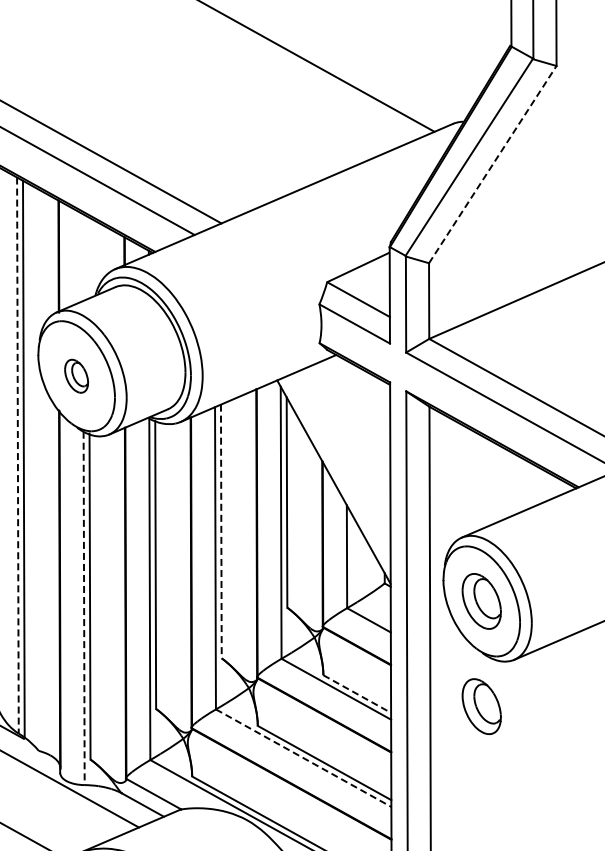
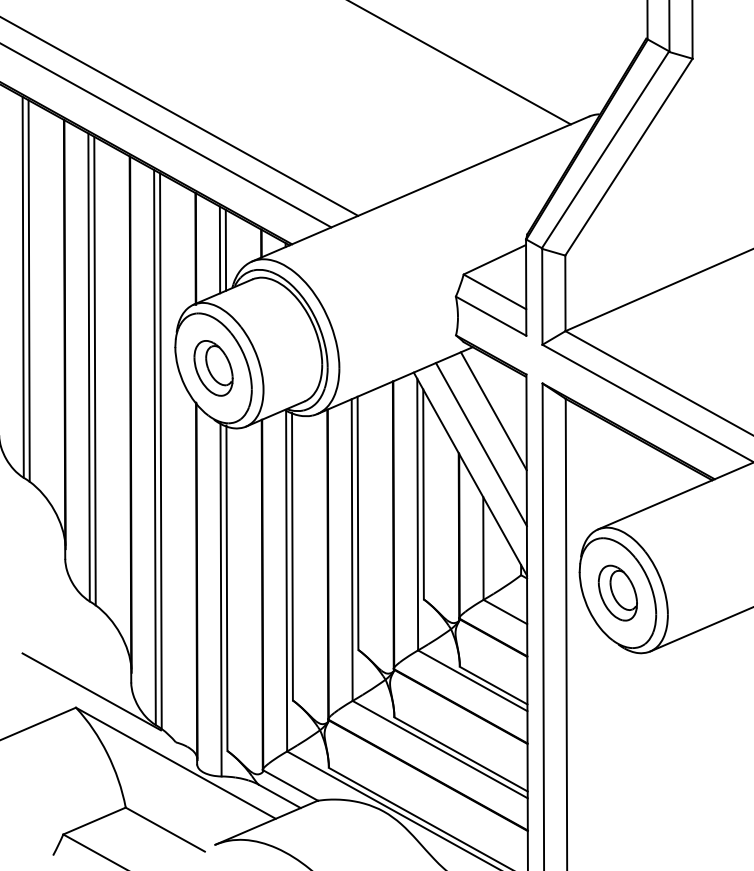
line: (493, 163) -> (629, 156), dashed -> solid
line: (82, 257) -> (219, 249), added
line: (88, 257) -> (225, 249), added
part: (76, 376) -> (213, 368), size x1.67
line: (357, 419) -> (493, 411), added
line: (345, 452) -> (481, 444), added
line: (17, 455) -> (154, 447), dashed -> solid
line: (221, 531) -> (358, 523), dashed -> solid
line: (84, 608) -> (221, 600), dashed -> solid
line: (357, 693) -> (493, 685), dashed -> solid
part: (481, 705) -> (617, 697), removed
line: (303, 758) -> (440, 749), dashed -> solid

